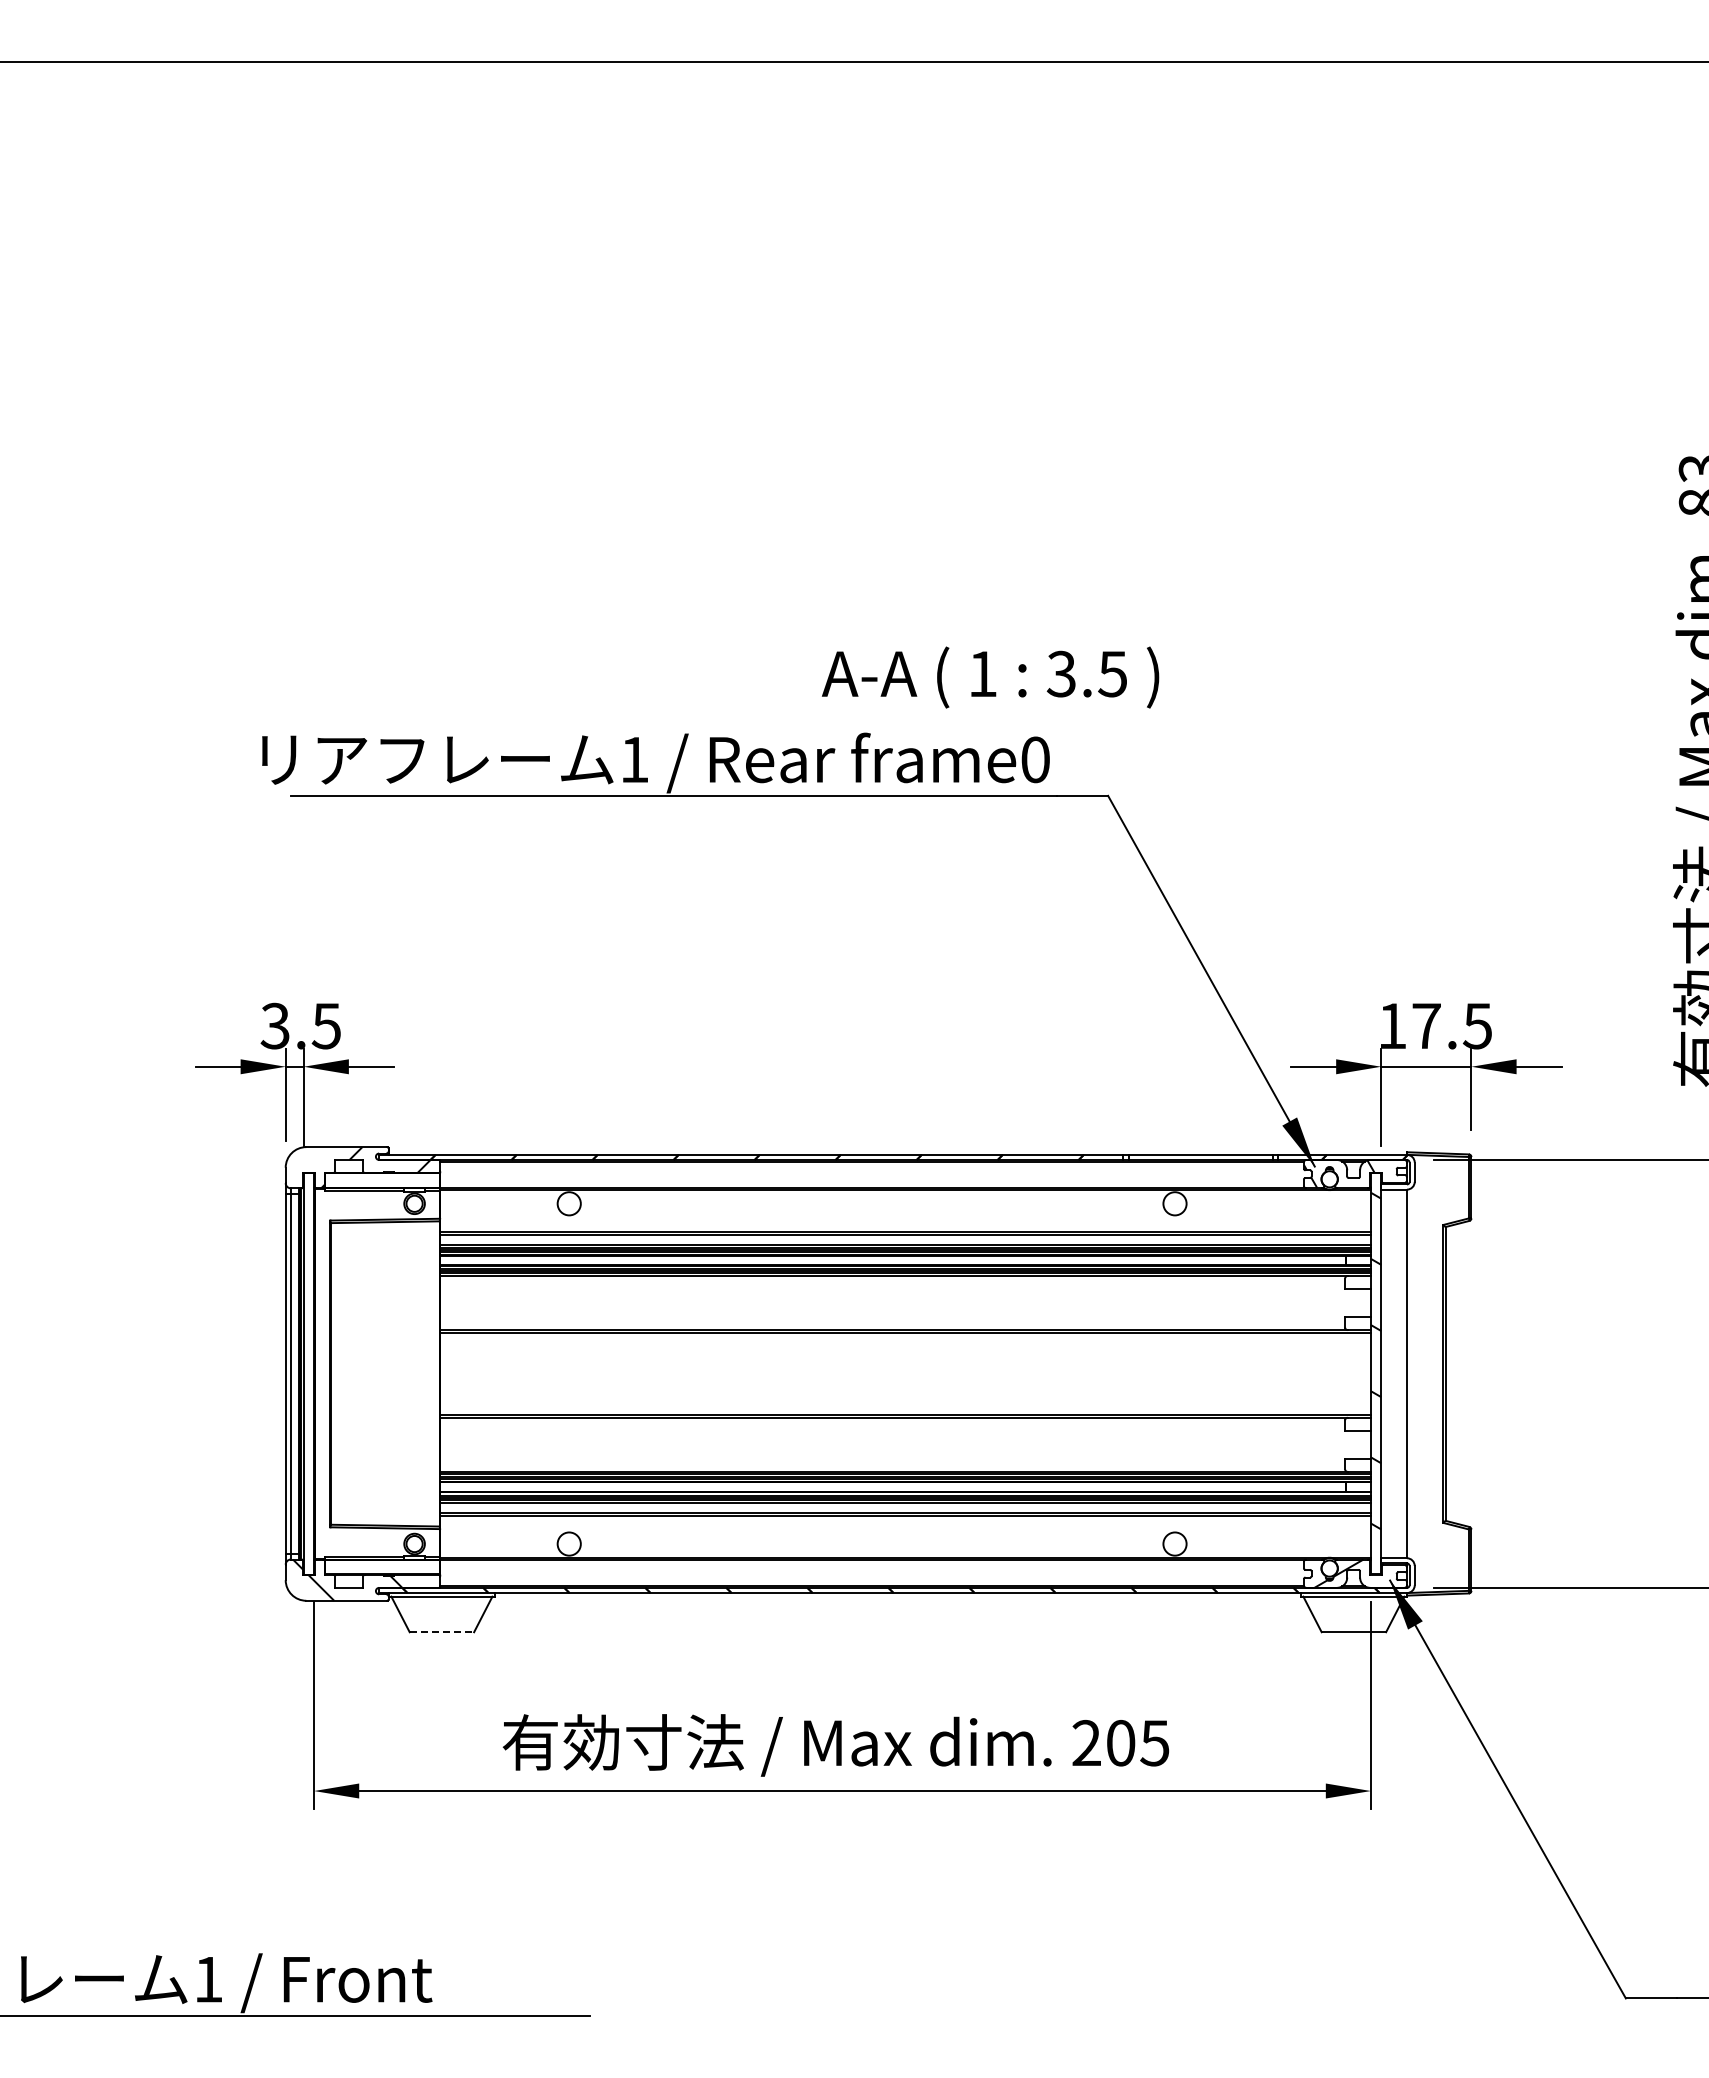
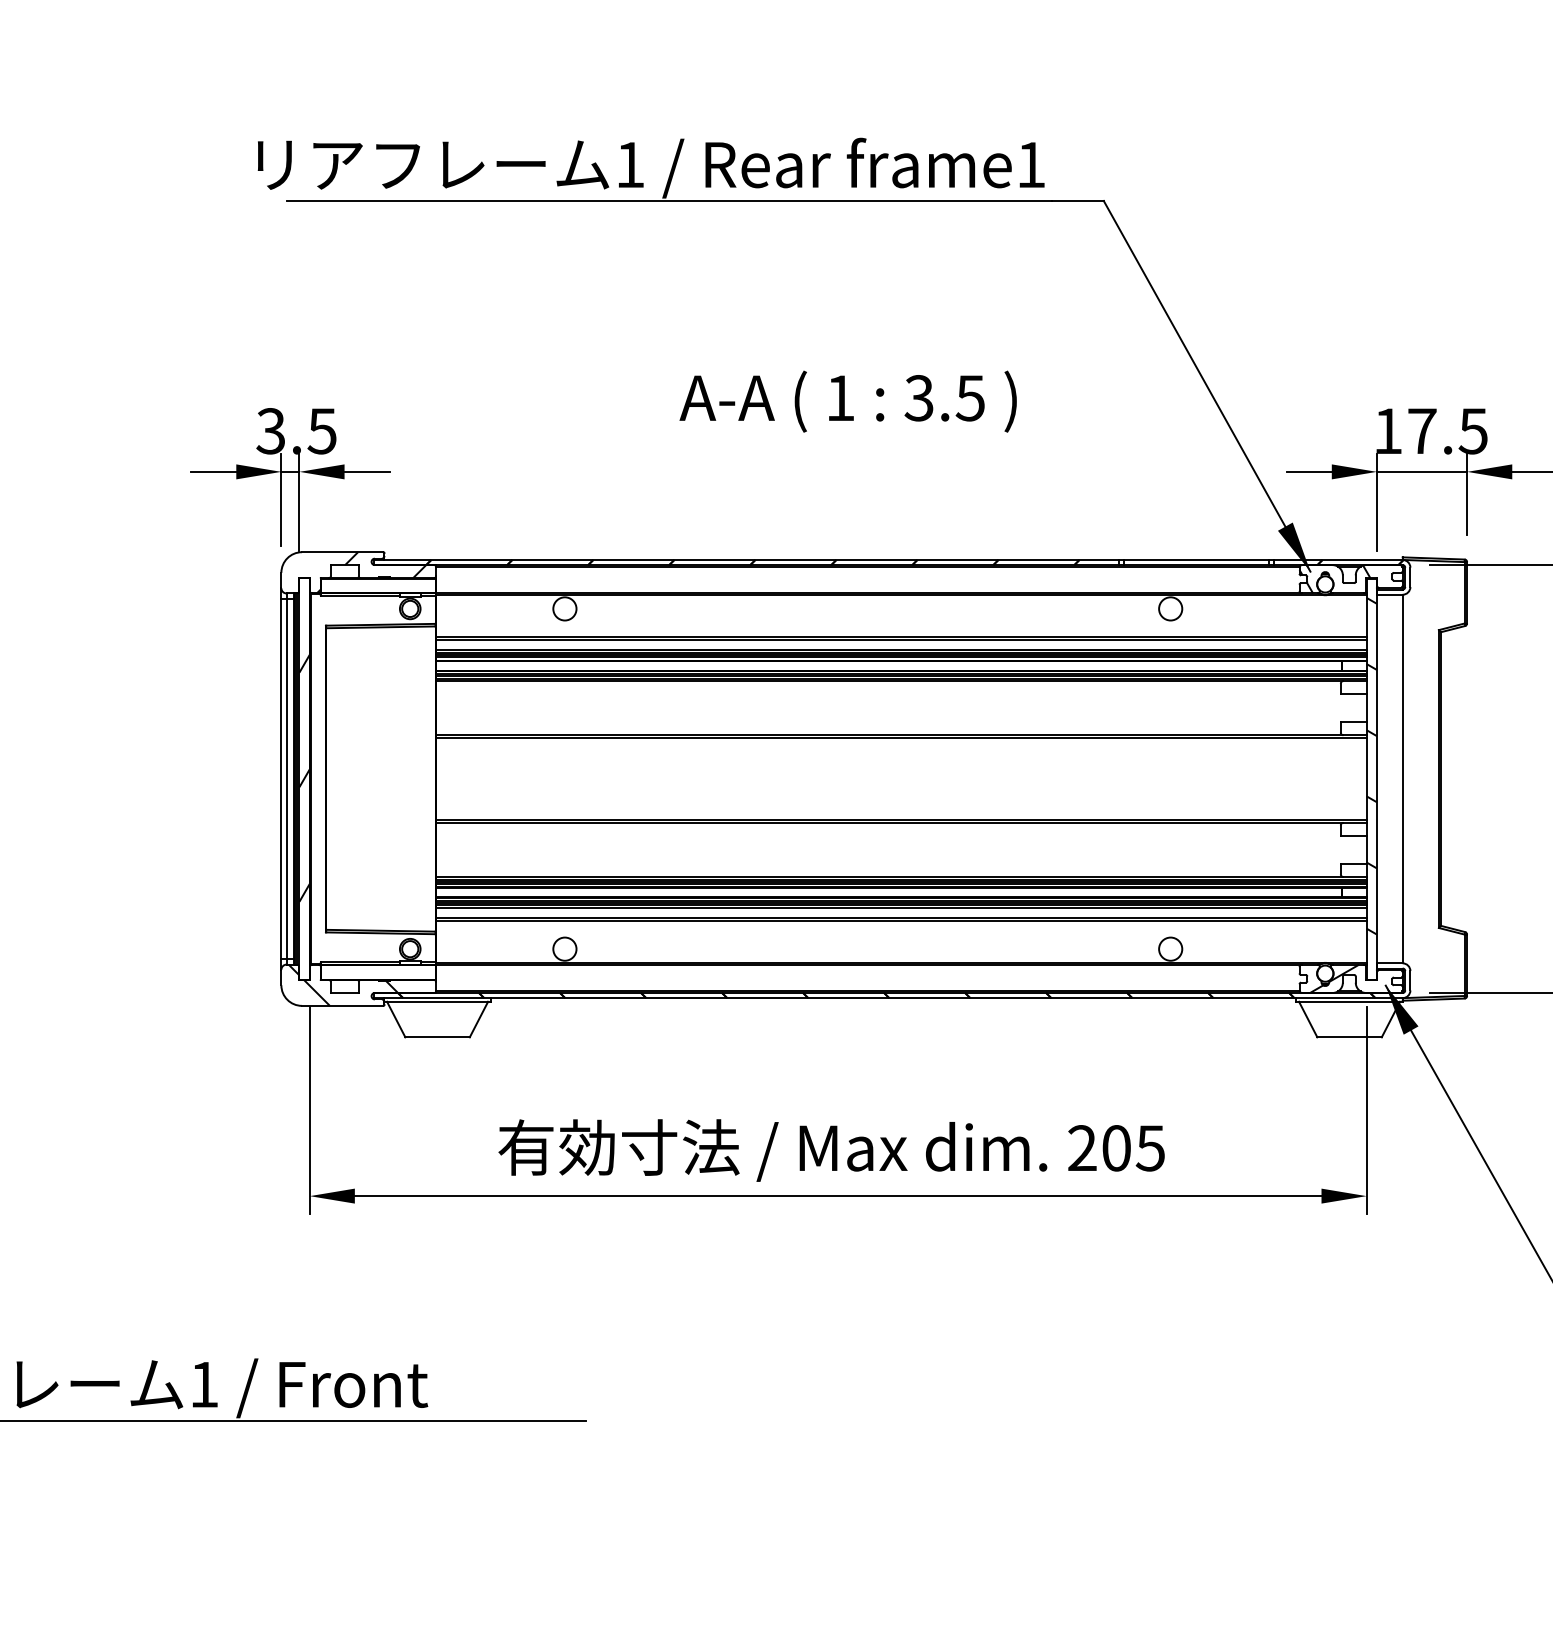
text: (990, 677) -> (848, 401), moved
text: (1035, 759) -> (1031, 164), frame0 -> frame1
hatch: (308, 1372) -> (304, 777), added
line: (442, 1632) -> (438, 1037), dashed -> solid

